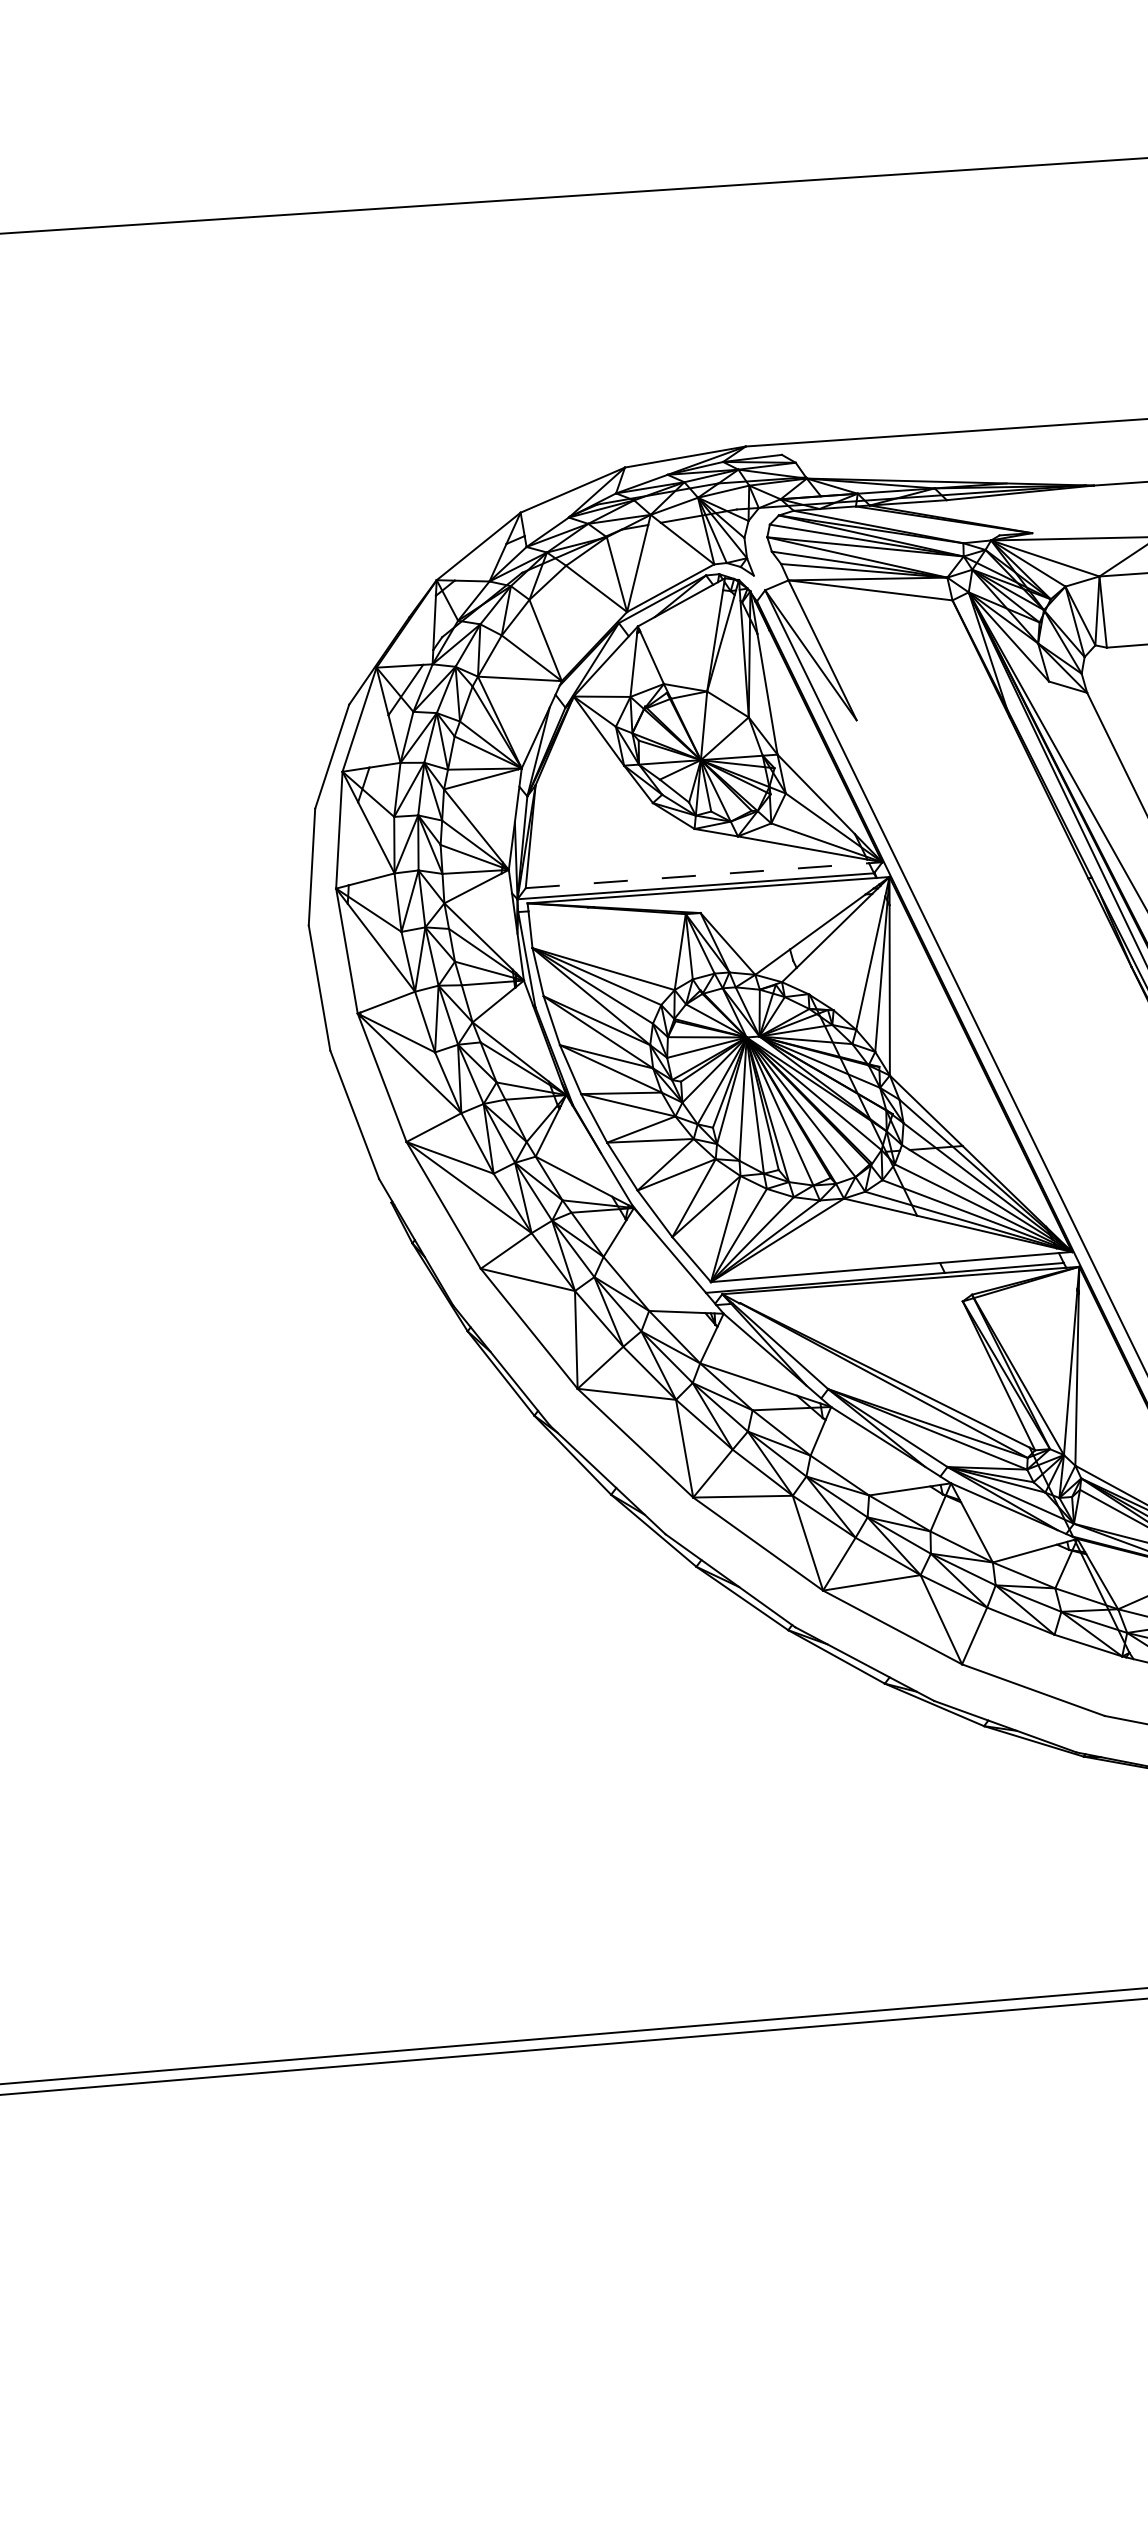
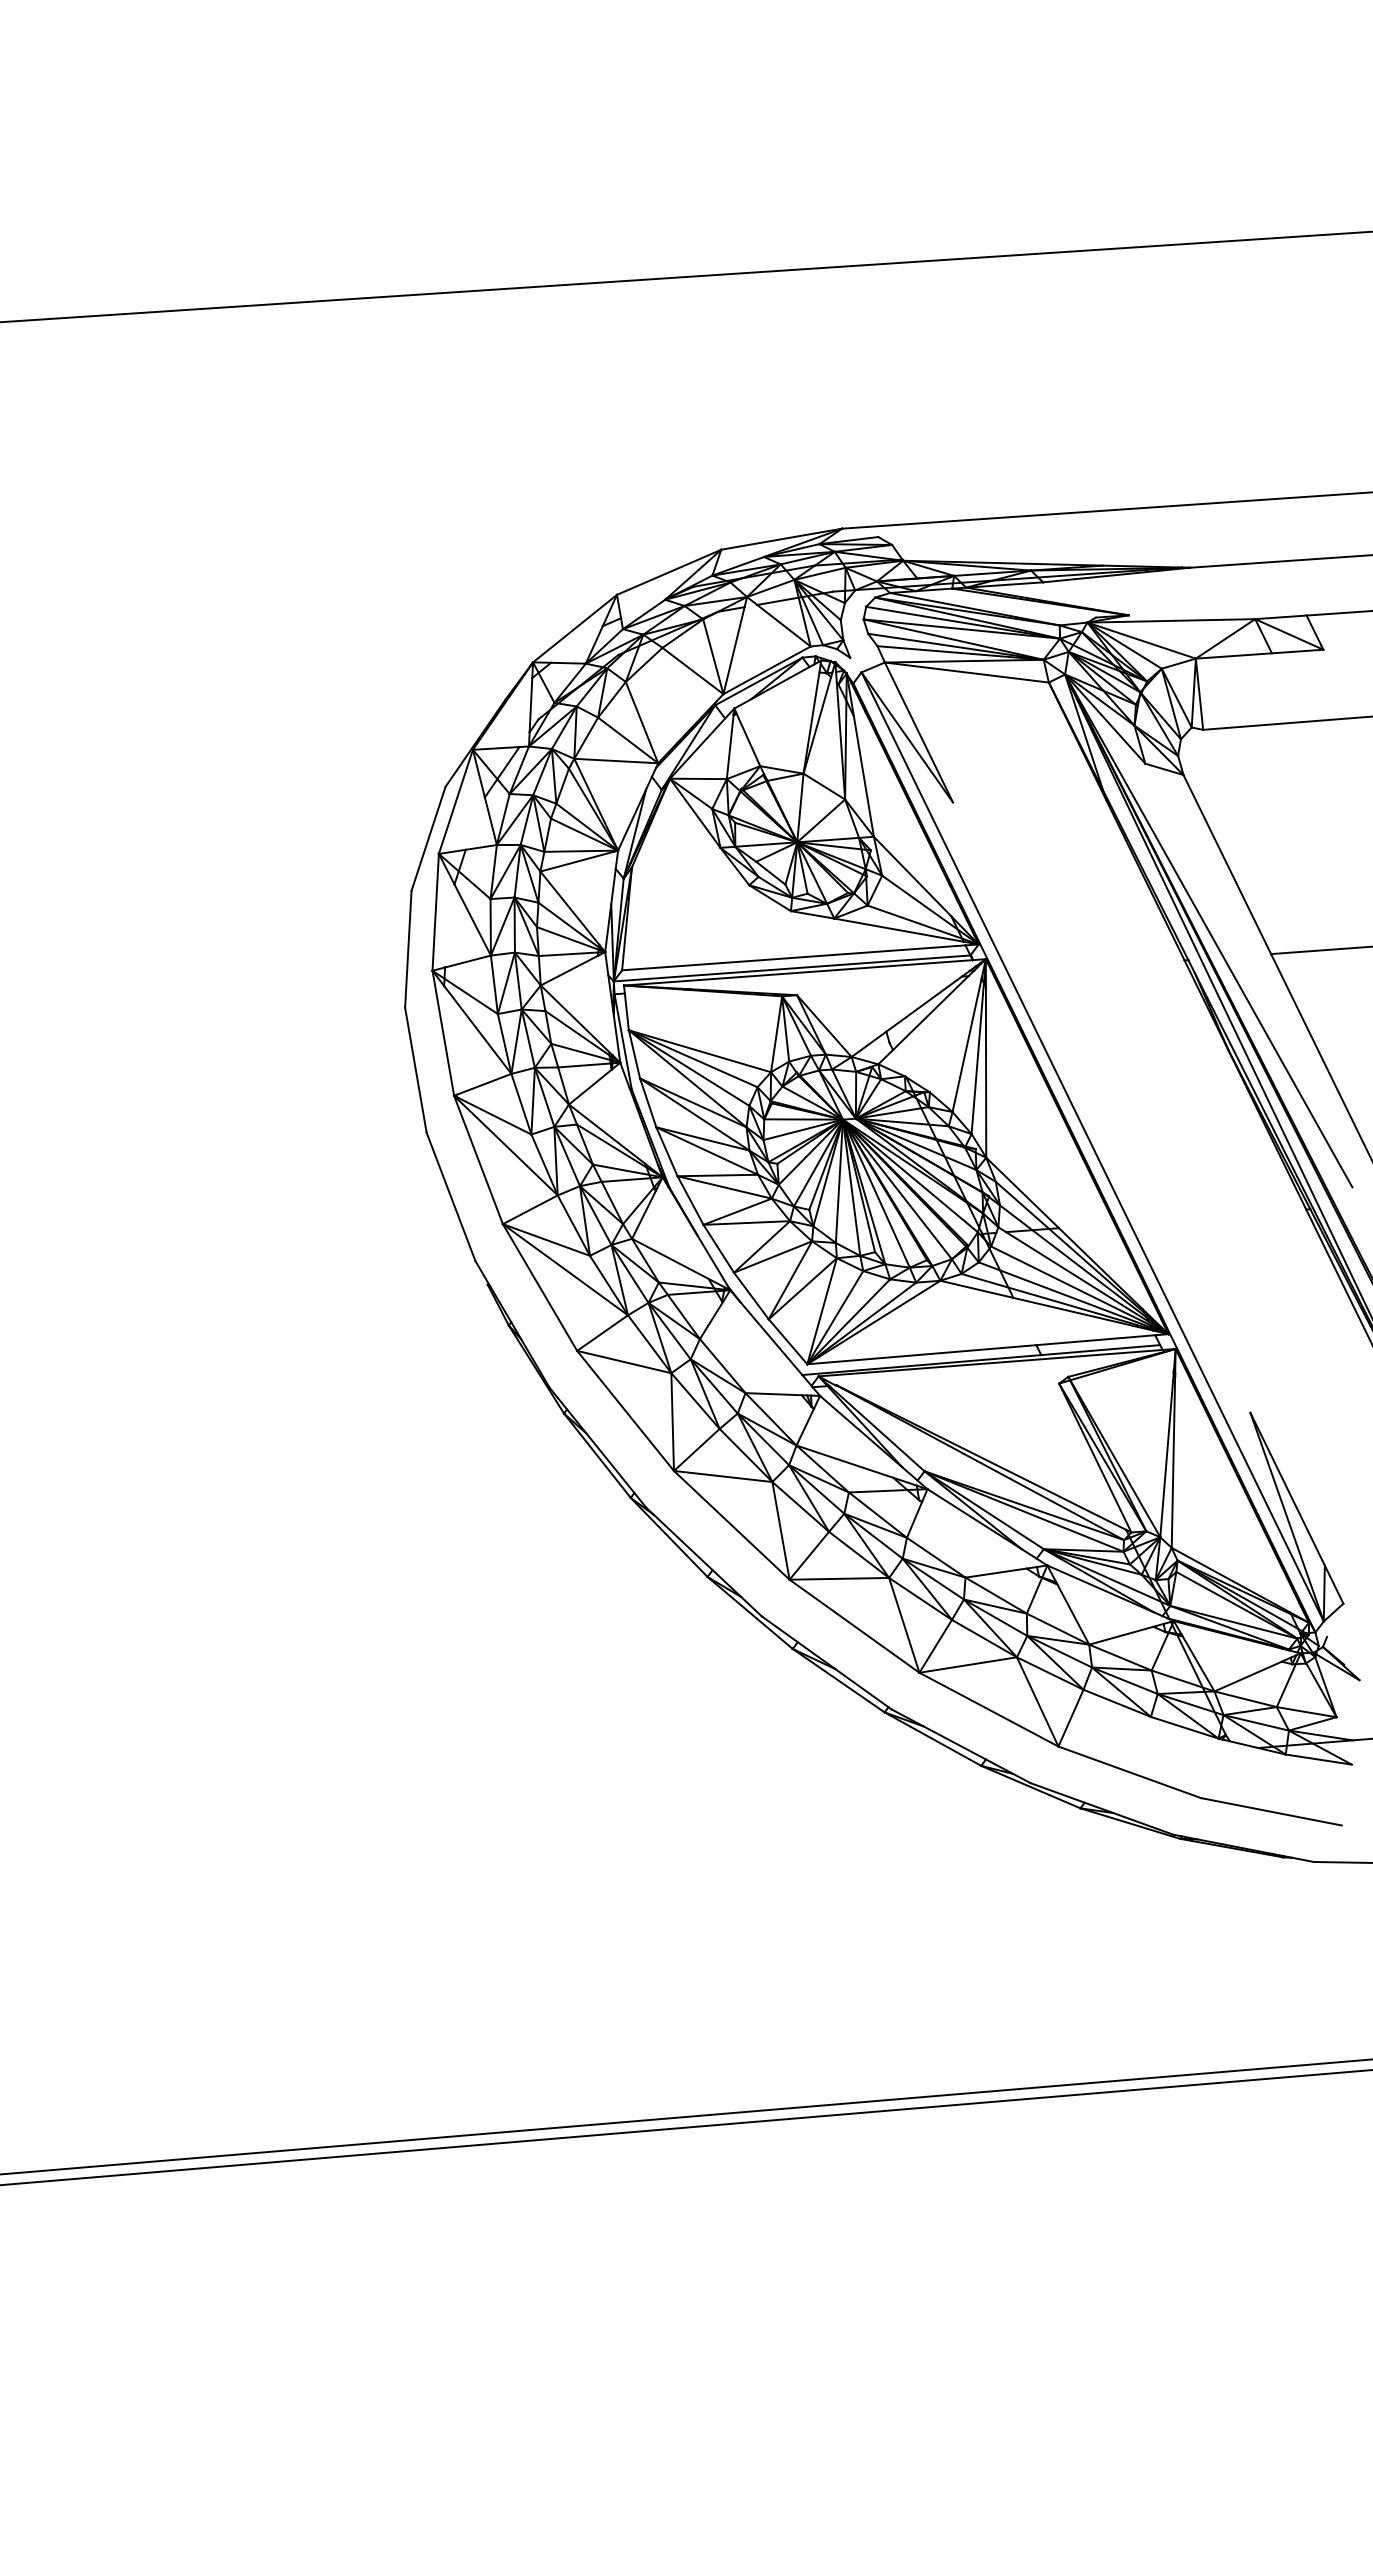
line: (698, 875) -> (794, 957), dashed -> solid

